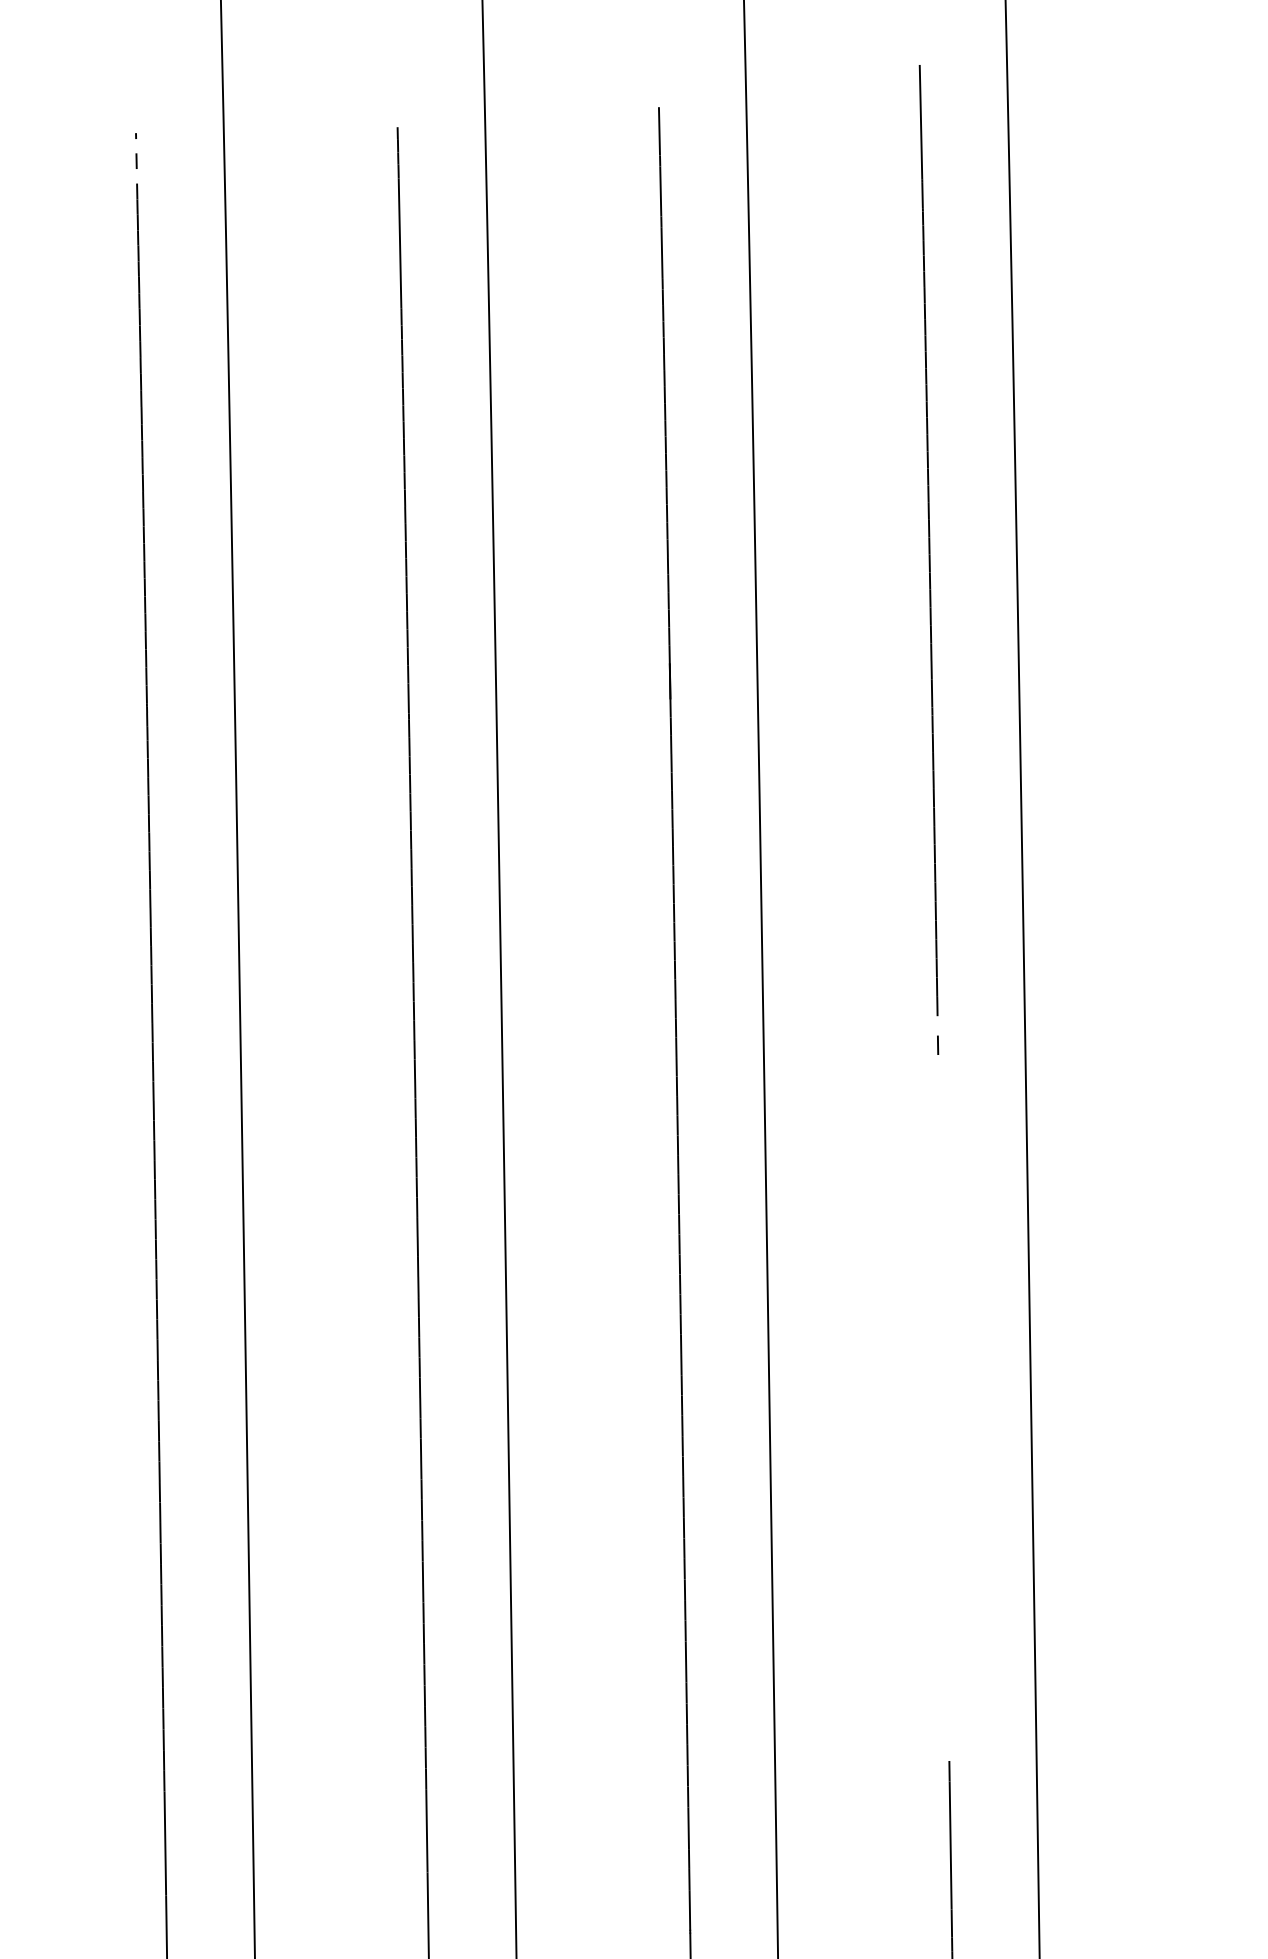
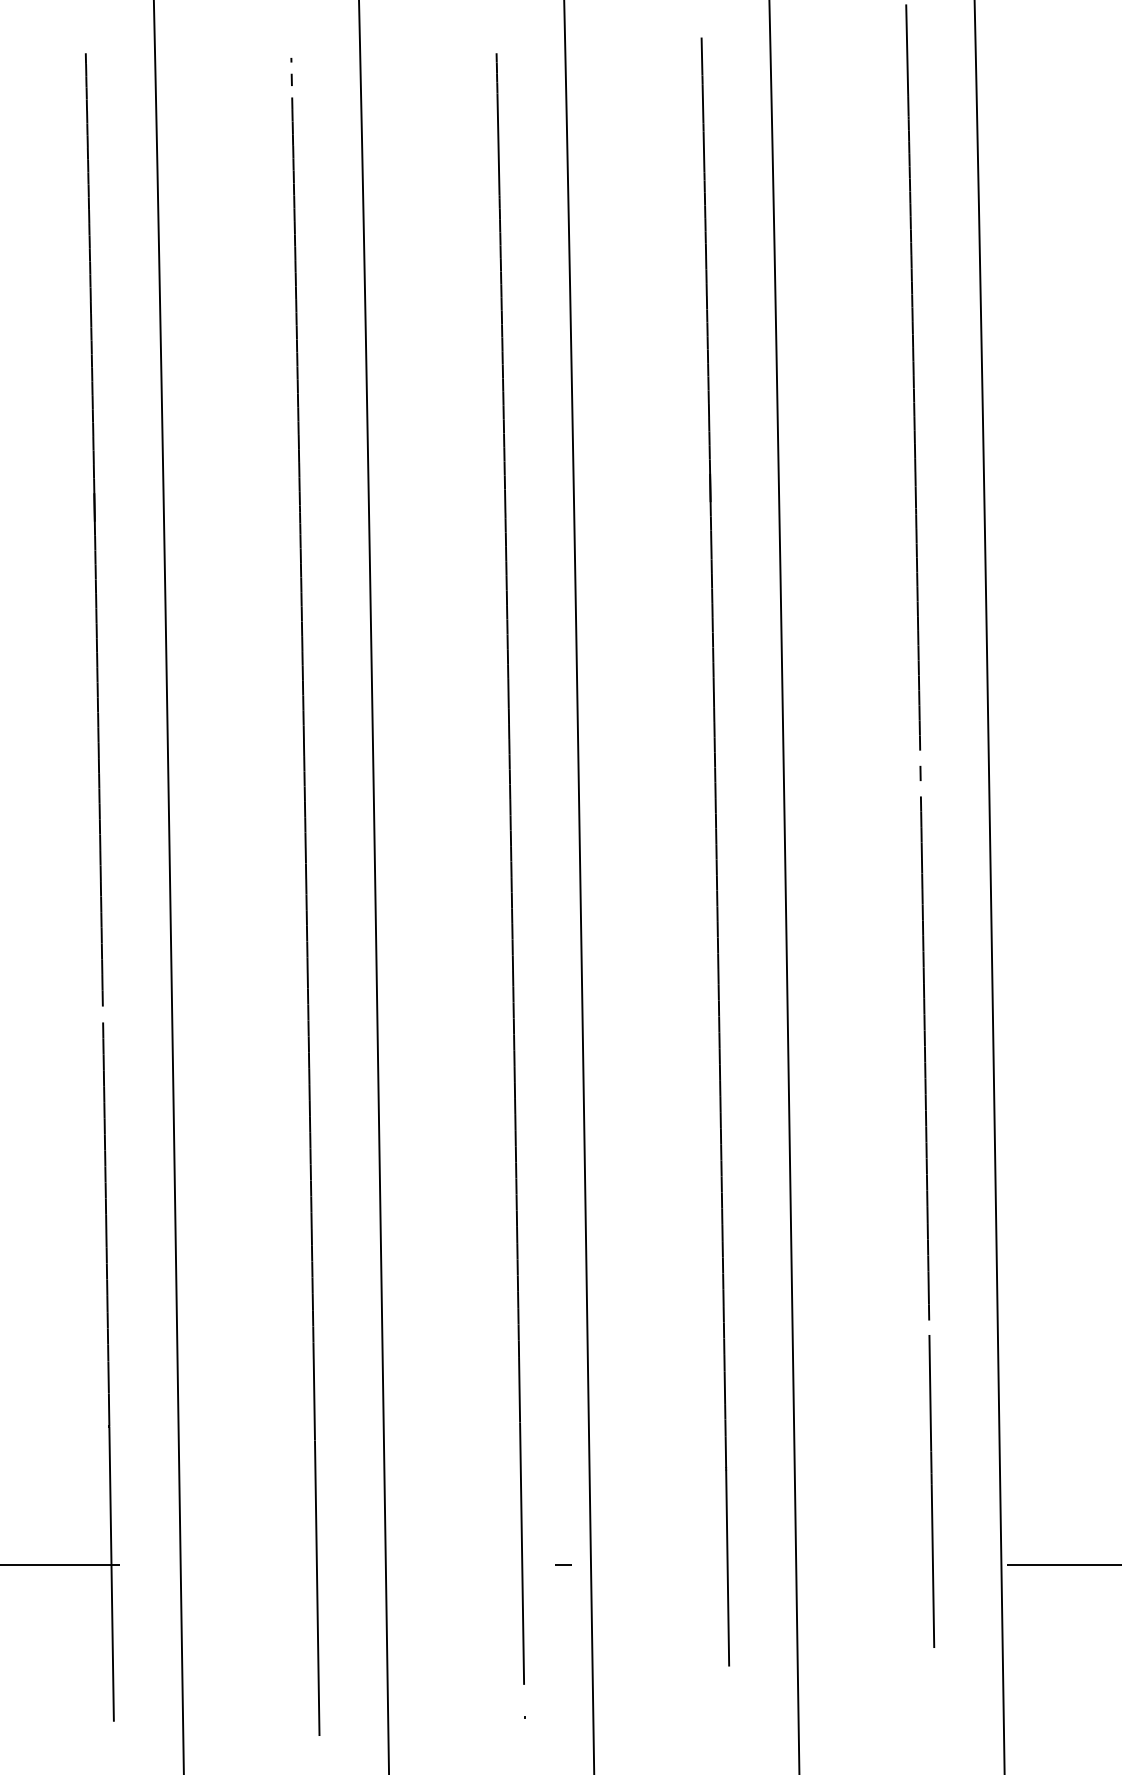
line: (944, 1408) -> (925, 1058), added

